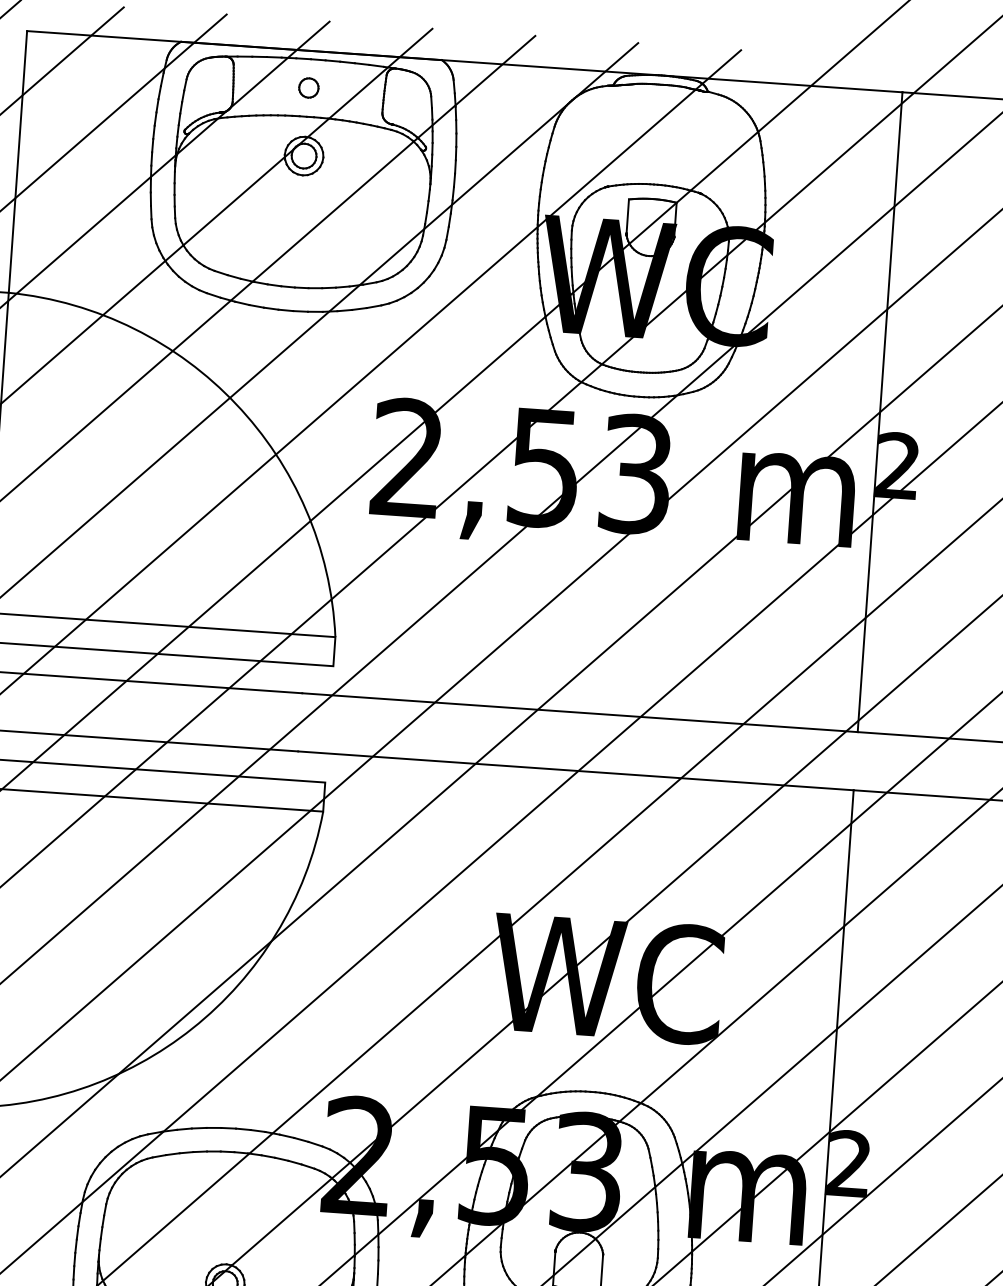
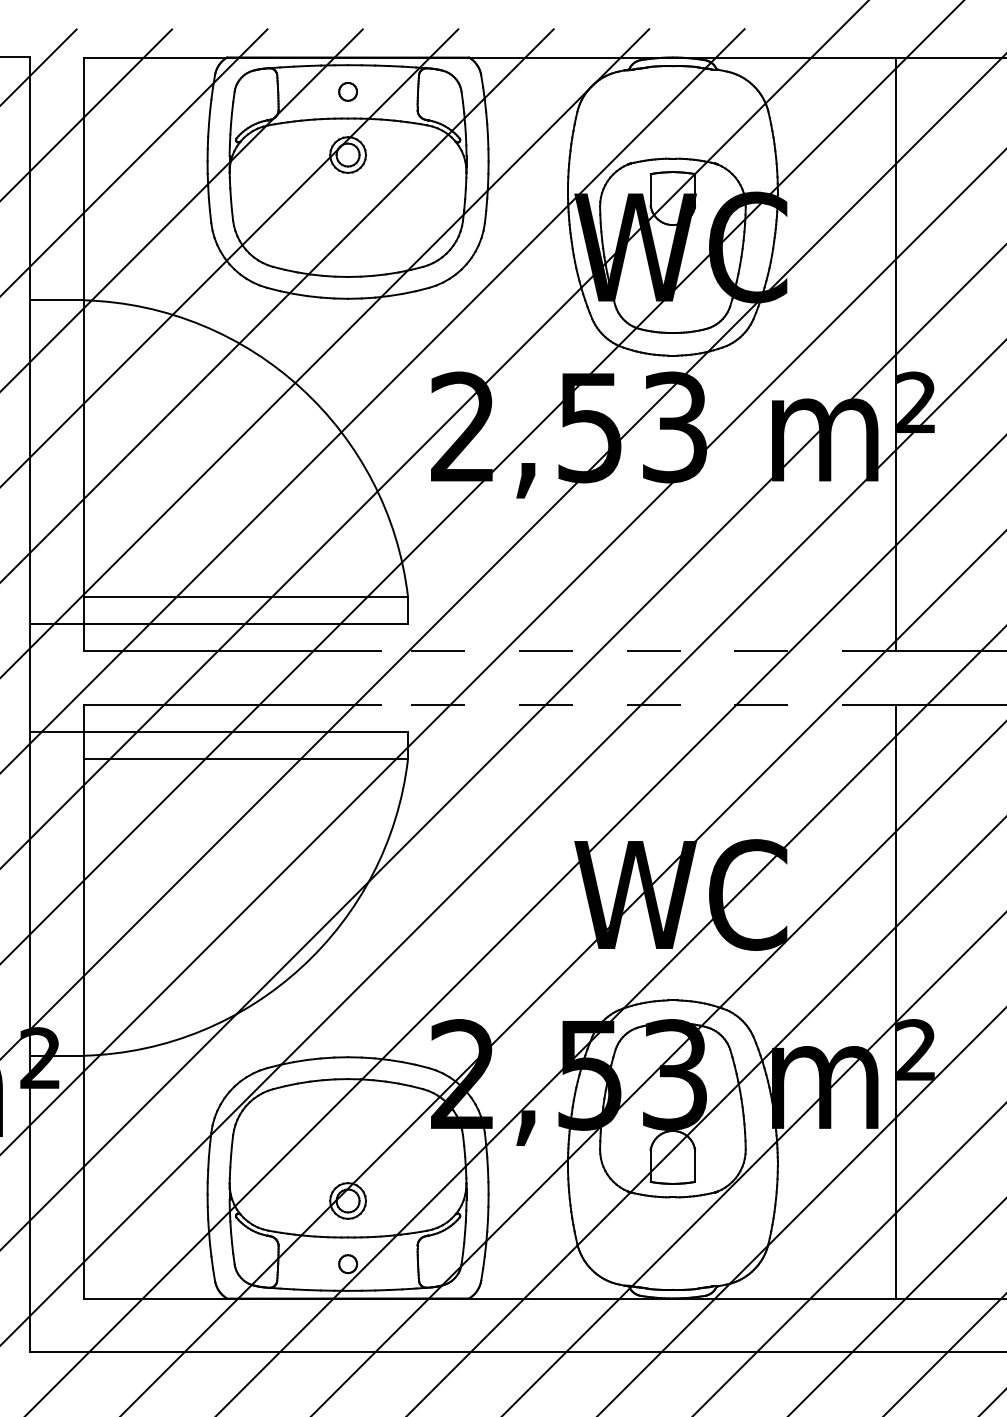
line: (579, 713) -> (638, 651), solid -> dashed
line: (575, 771) -> (638, 705), solid -> dashed

